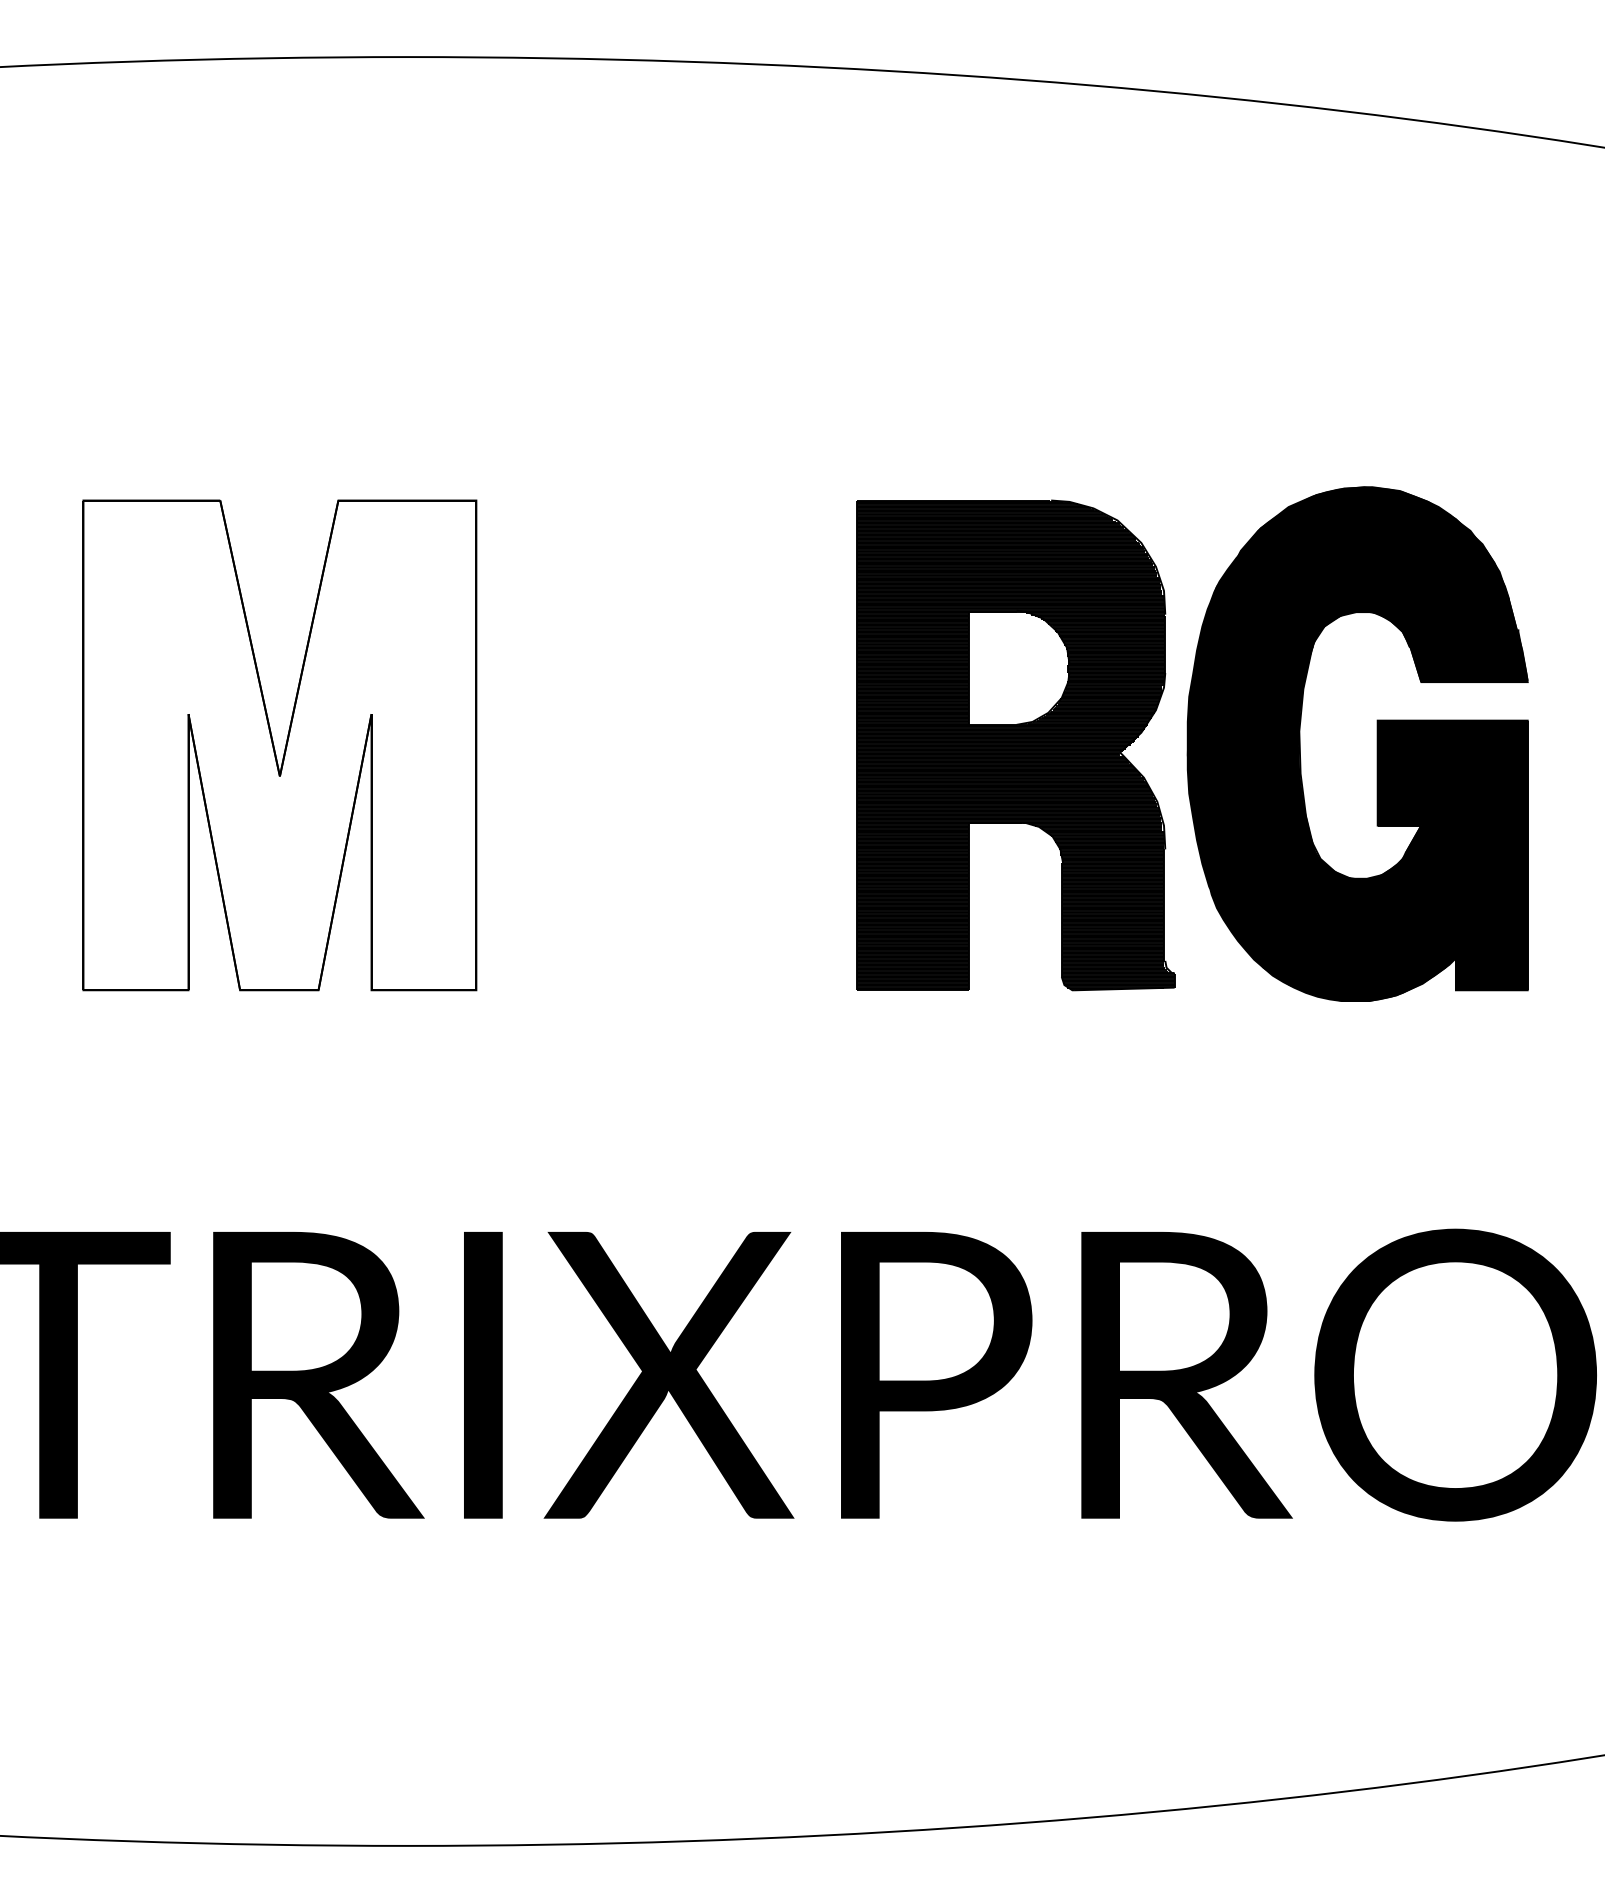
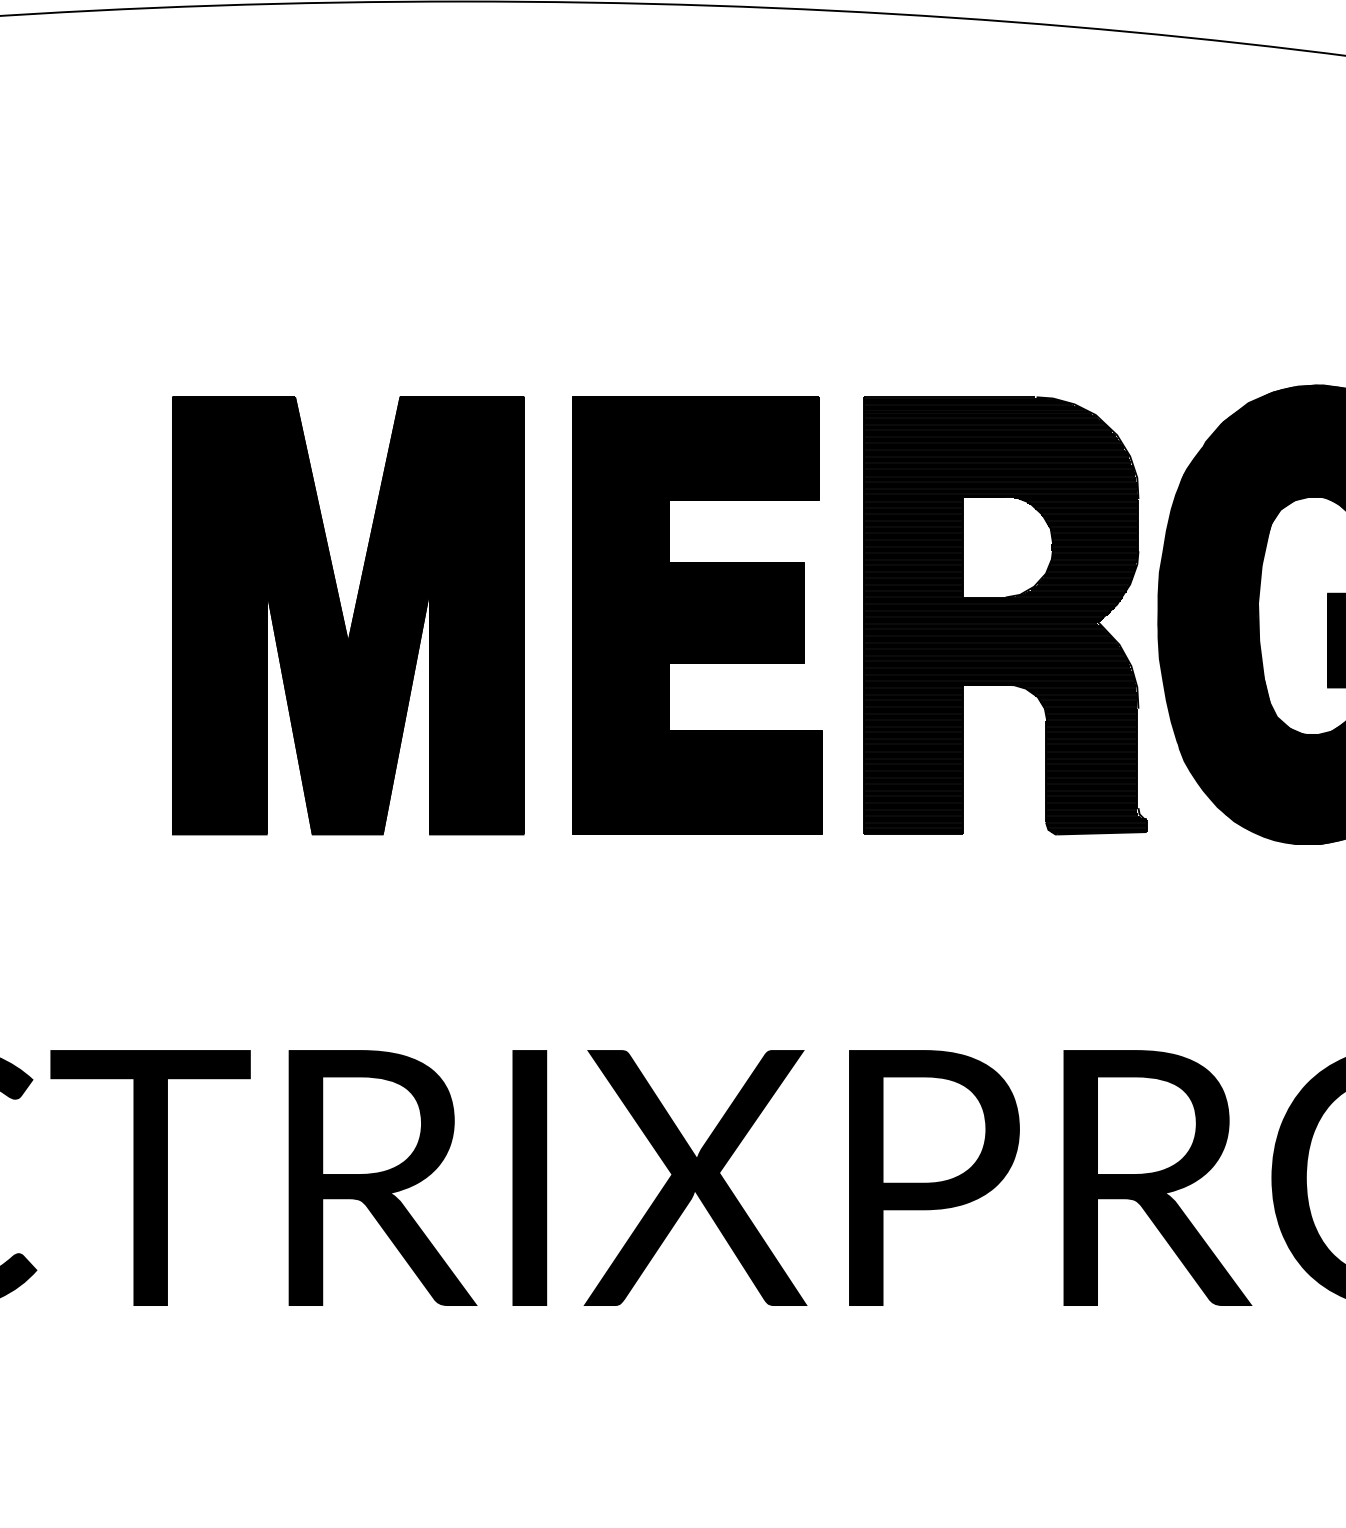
fill: (279, 745) -> (347, 615), added
part: (671, 745) -> (697, 615), added

